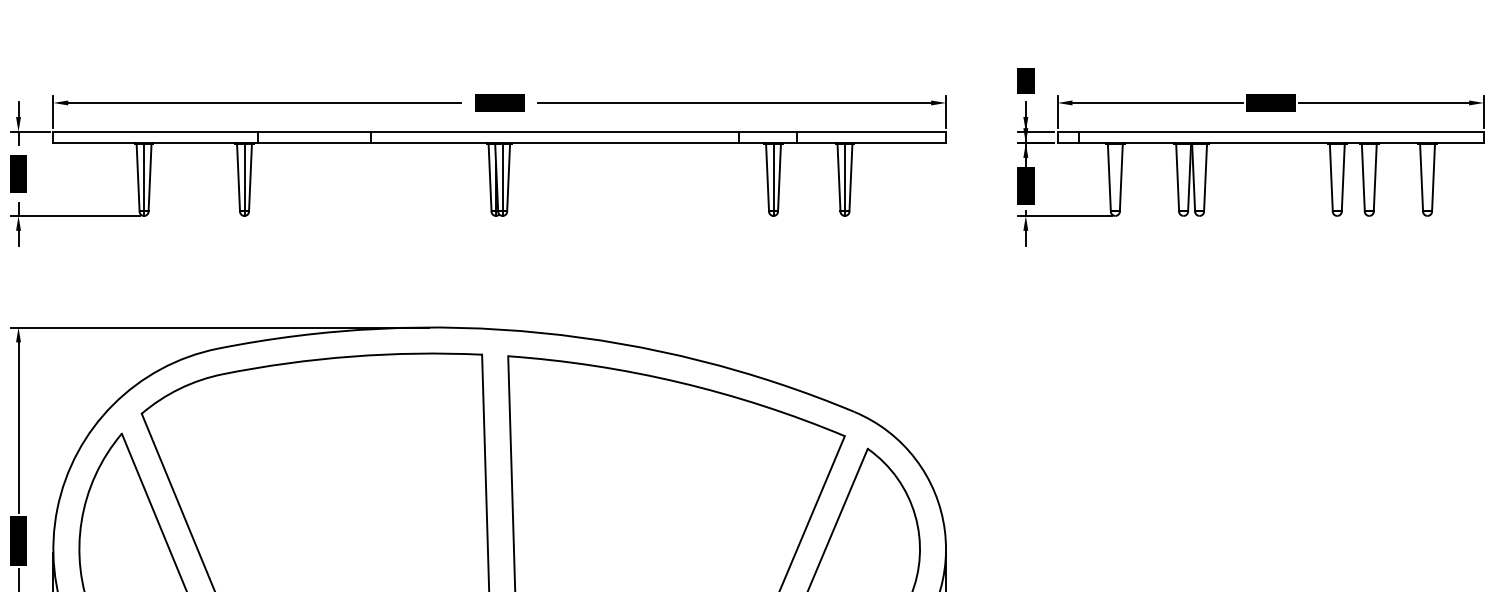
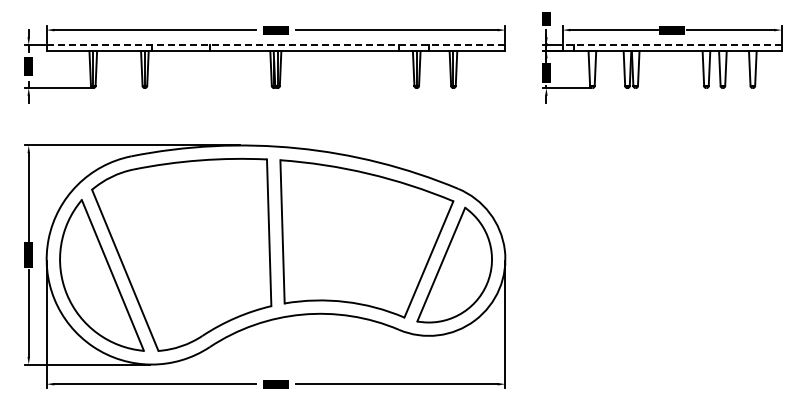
line: (498, 130) -> (275, 44), solid -> dashed
line: (1271, 130) -> (672, 44), solid -> dashed

